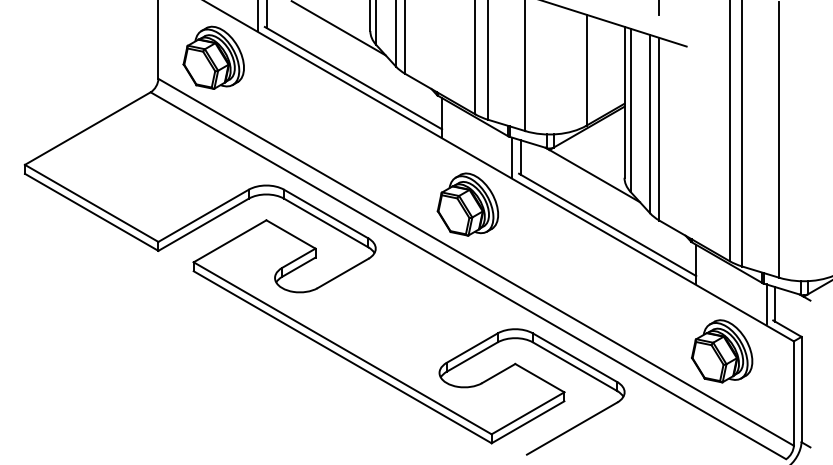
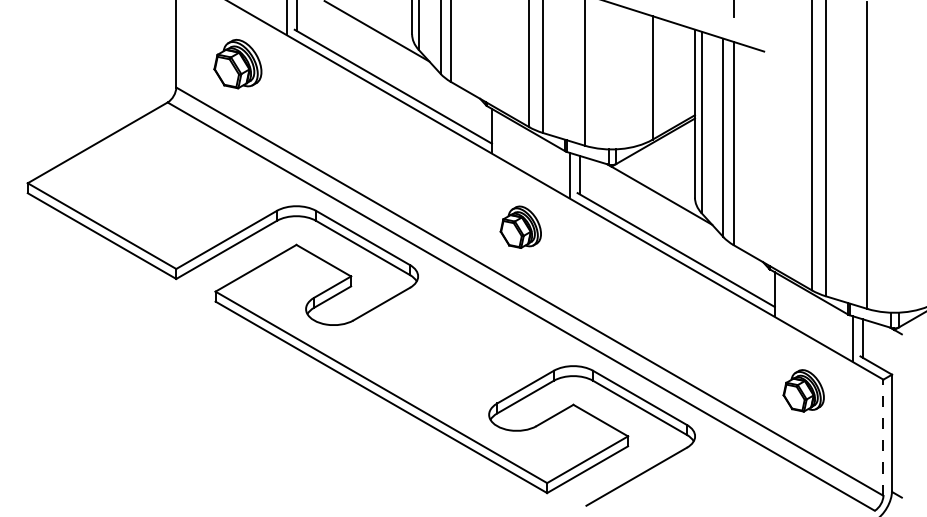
part: (213, 57) -> (237, 63), size x0.7
part: (467, 203) -> (520, 226), size x0.6
part: (722, 351) -> (803, 390), size x0.6
line: (793, 393) -> (883, 437), solid -> dashed

